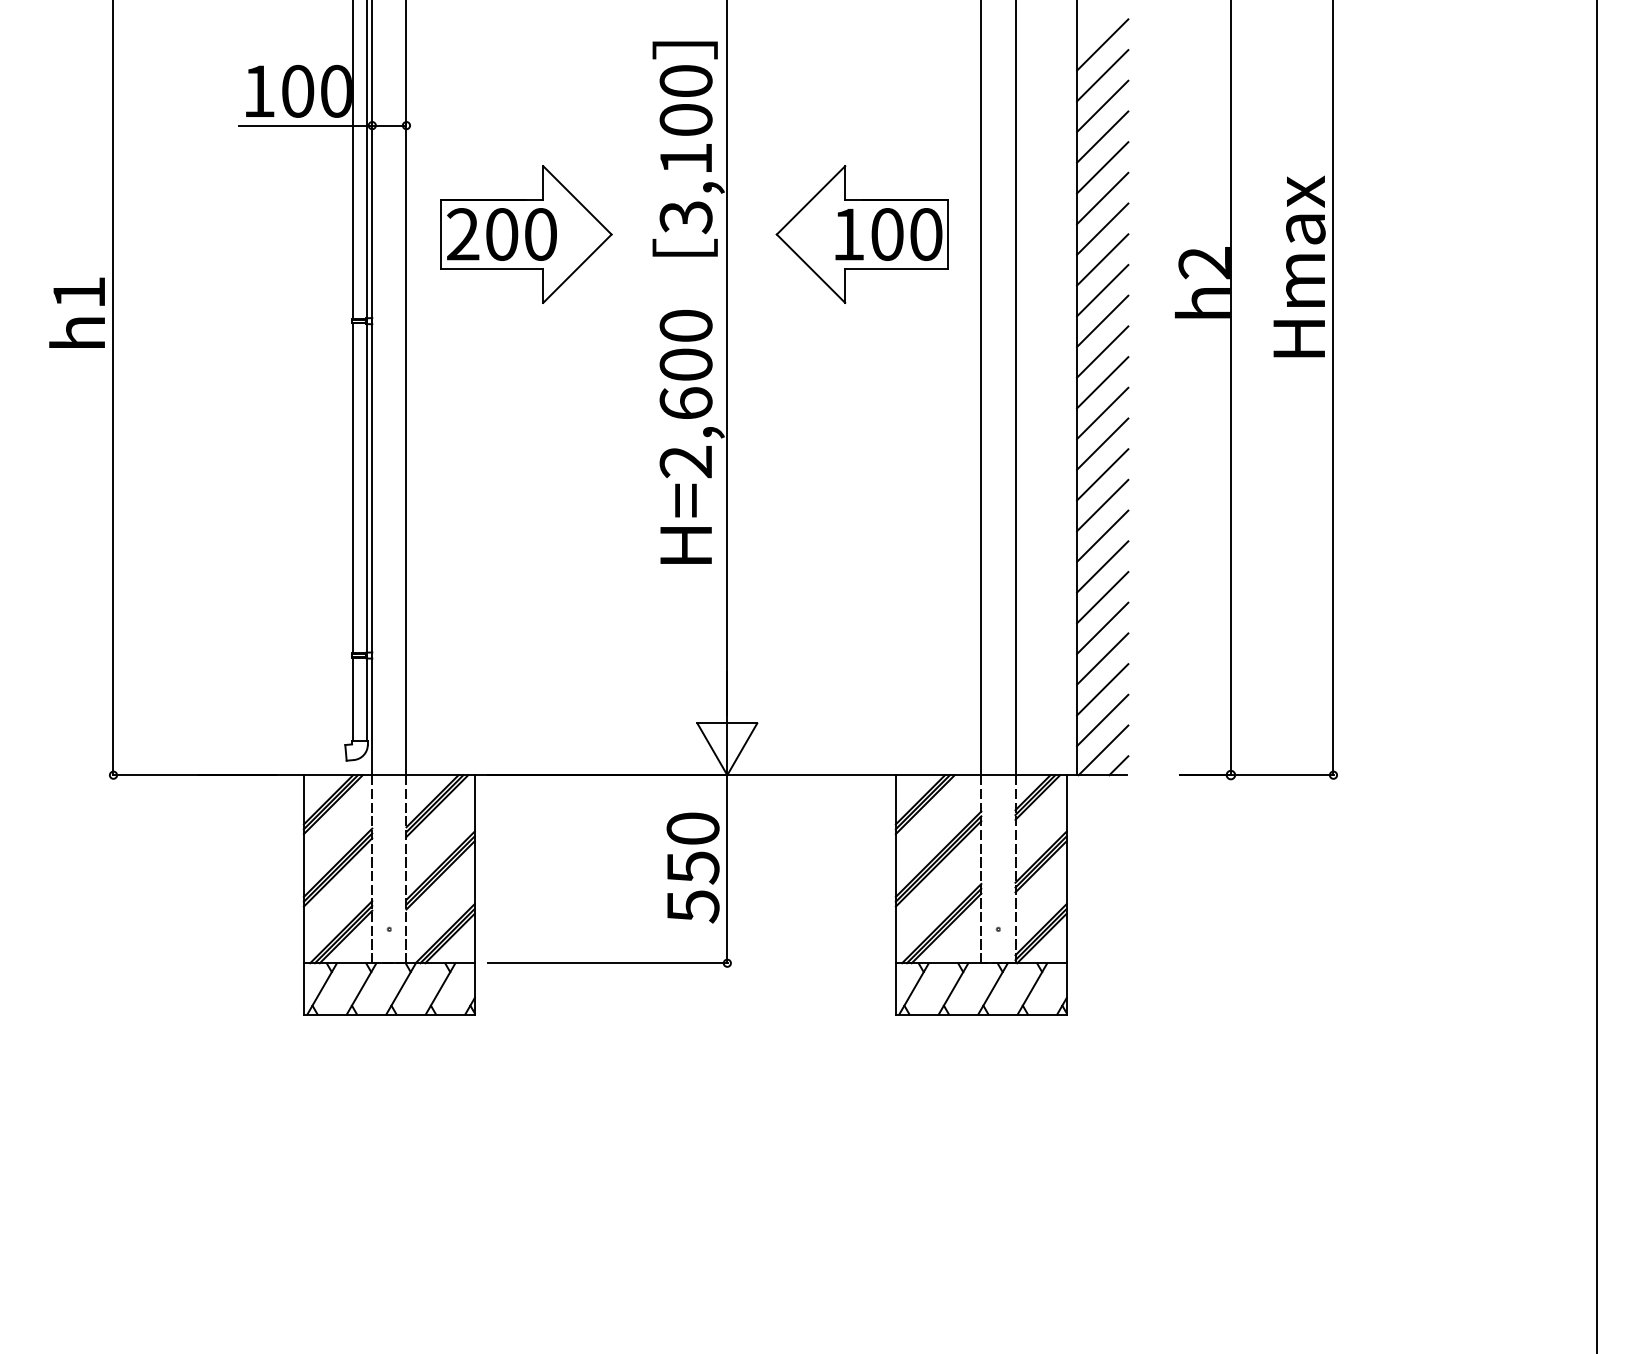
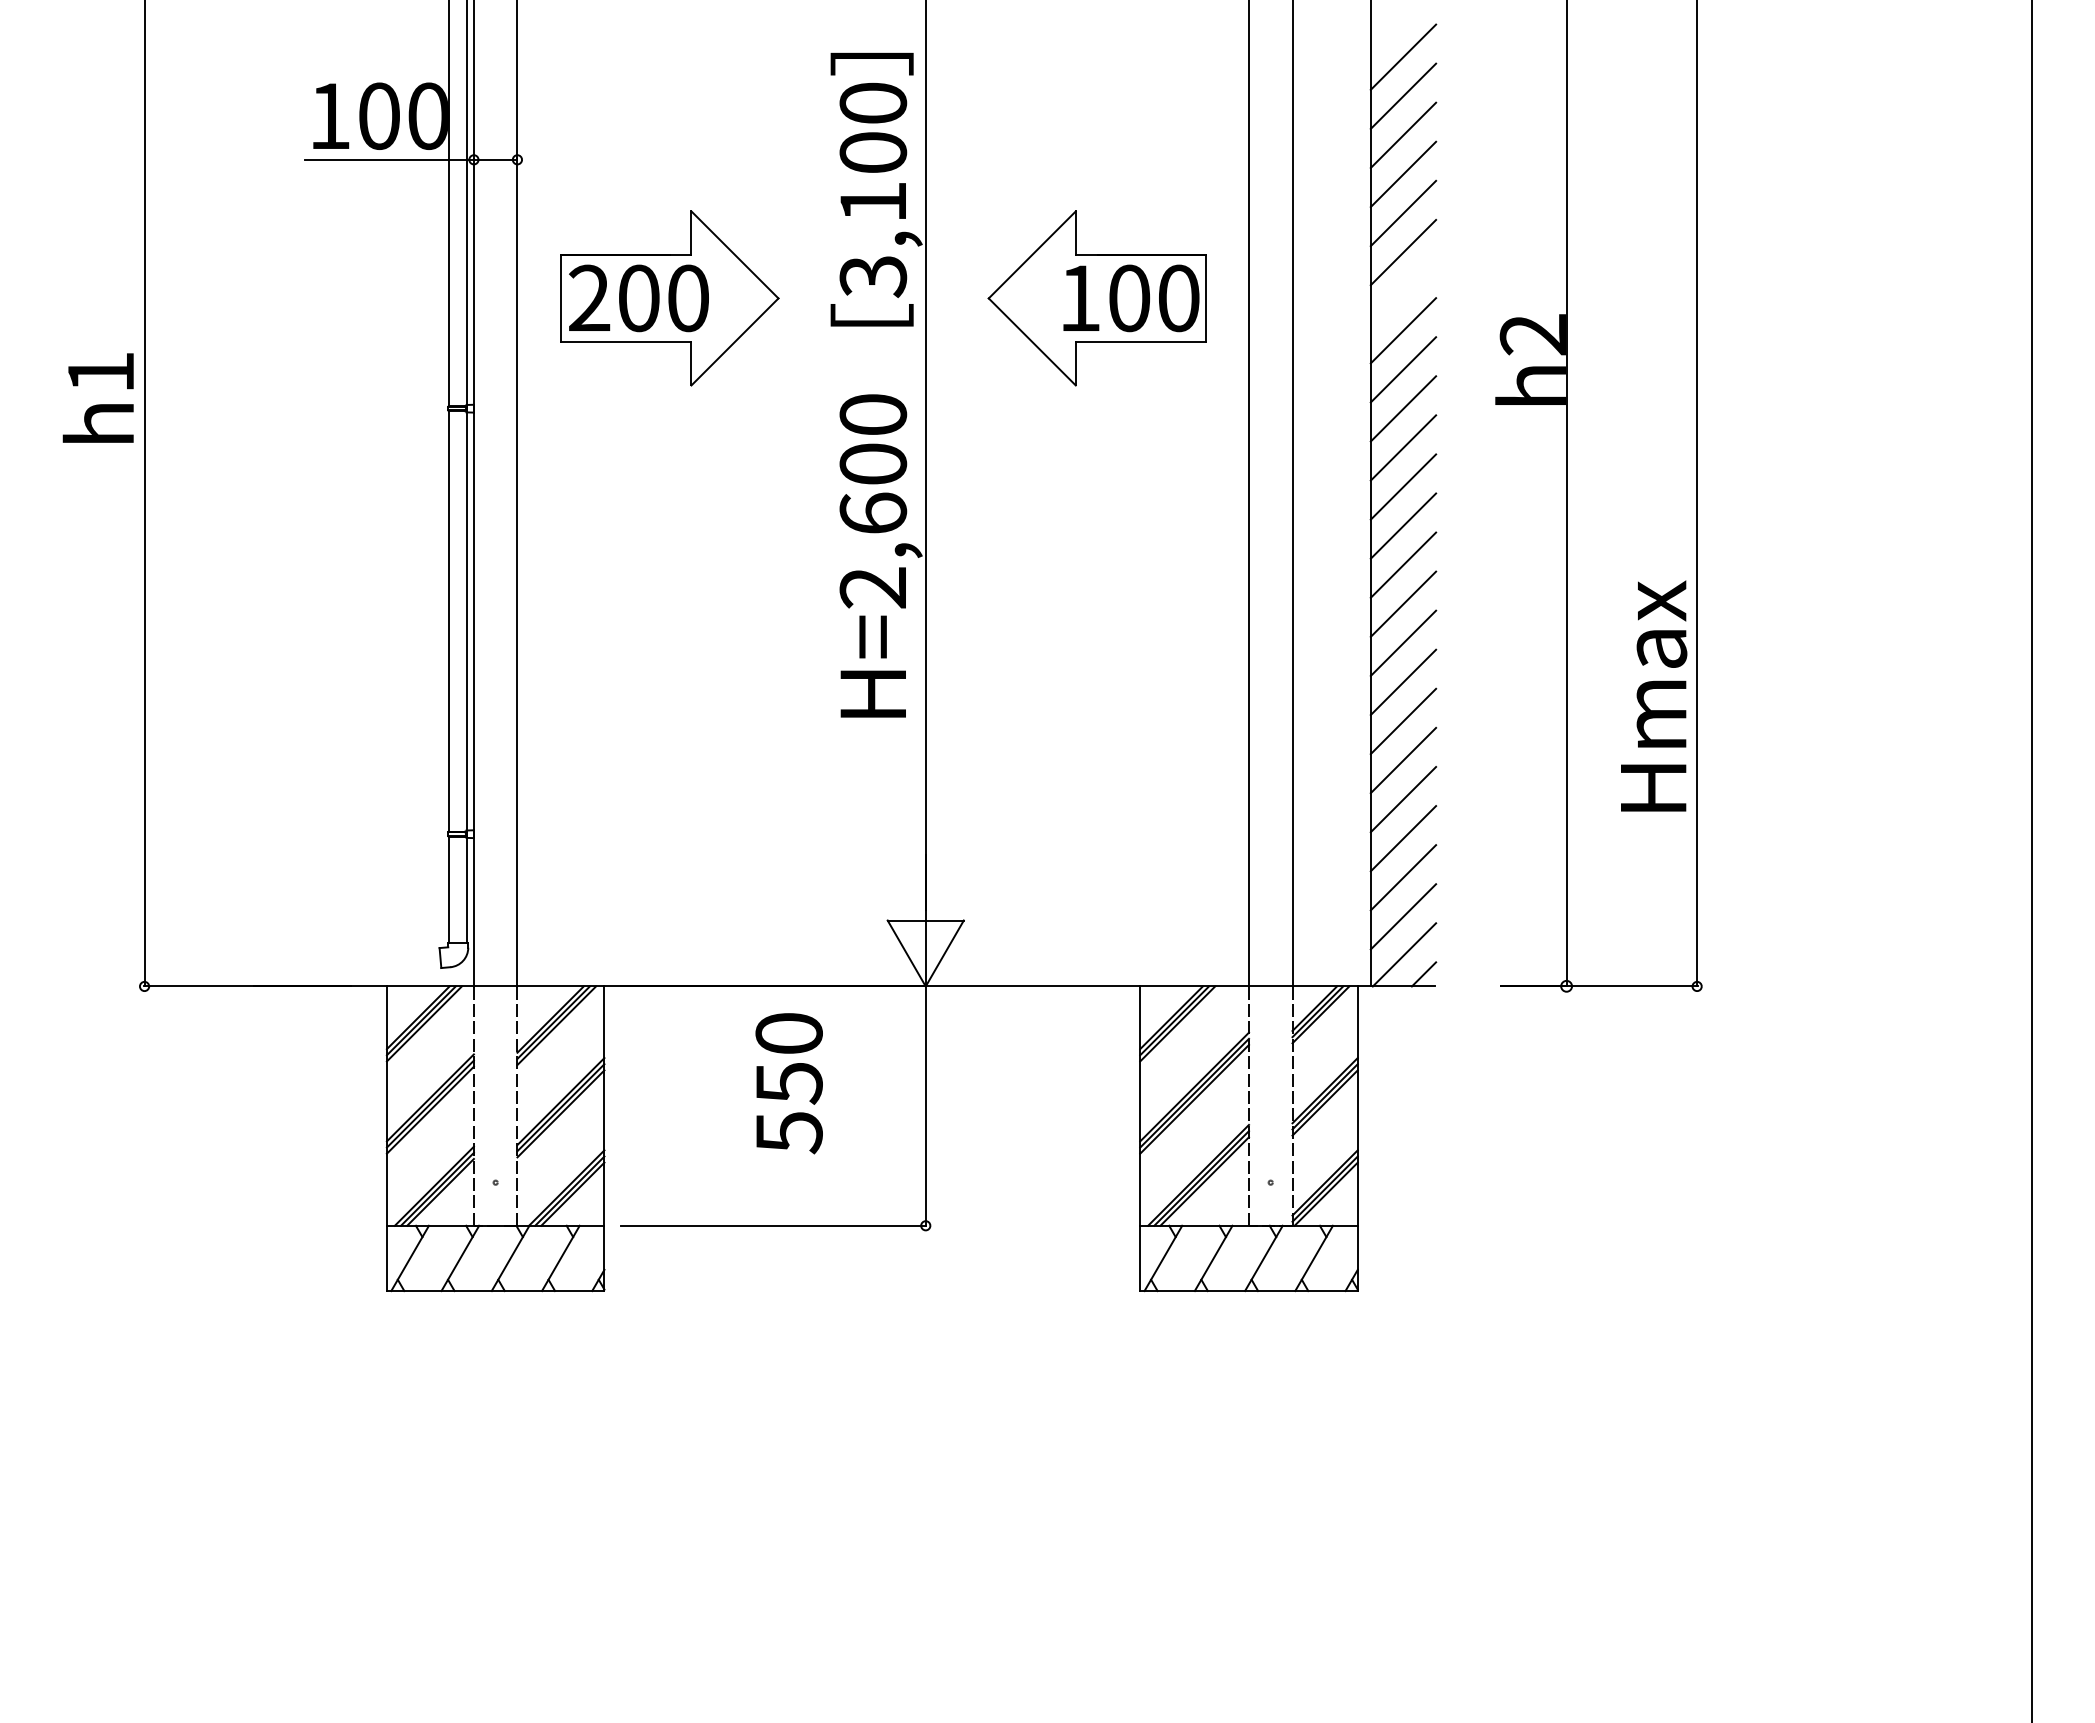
line: (1102, 229) -> (1403, 291), removed
text: (1299, 266) -> (1654, 695), moved
text: (692, 867) -> (788, 1083), moved

